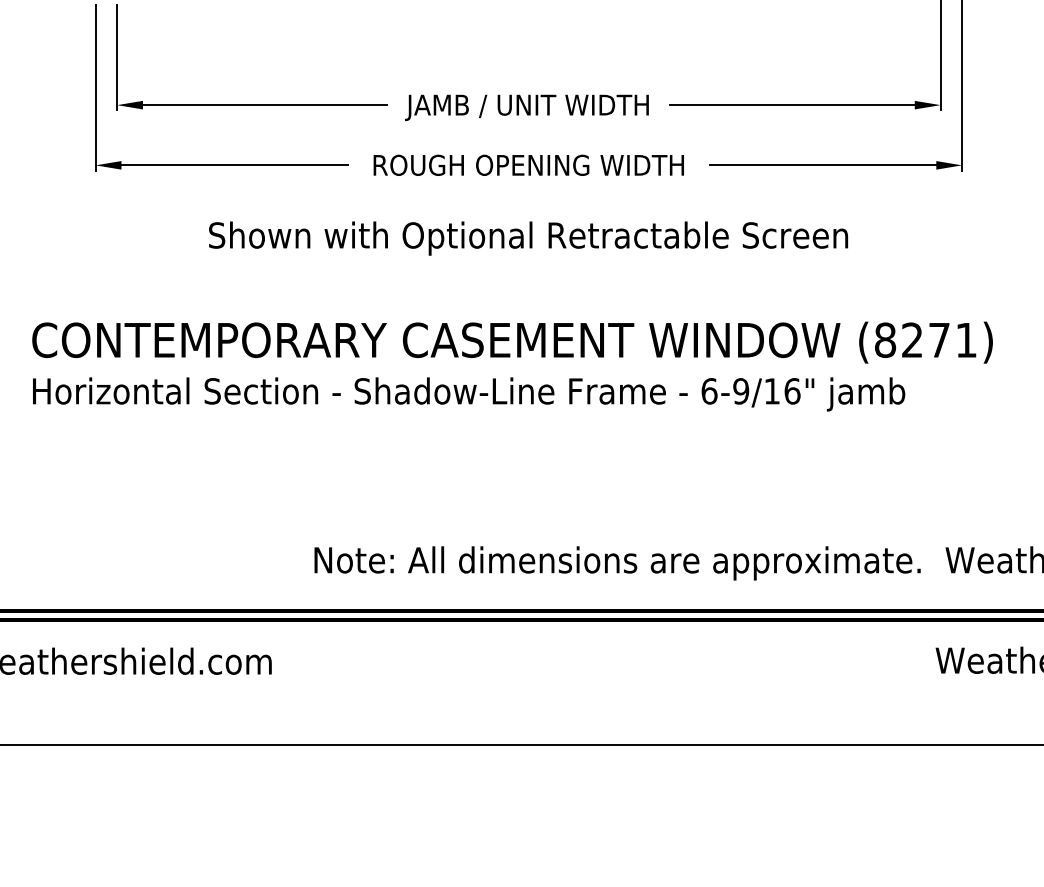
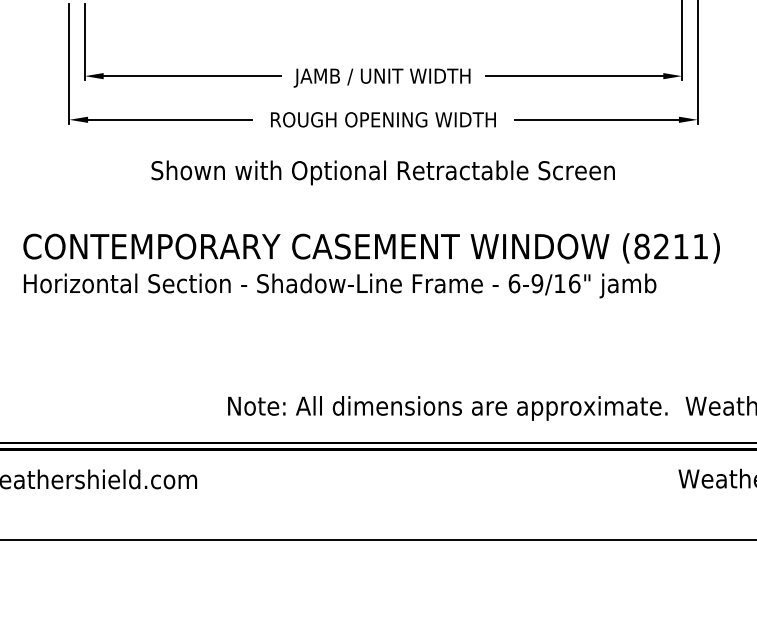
text: (939, 340) -> (681, 246), (8271) -> (8211)

